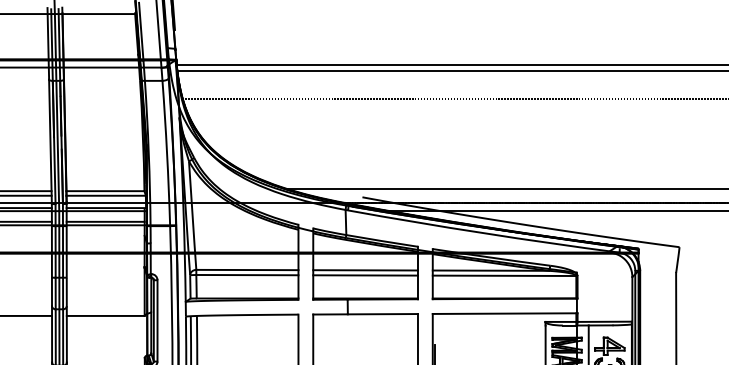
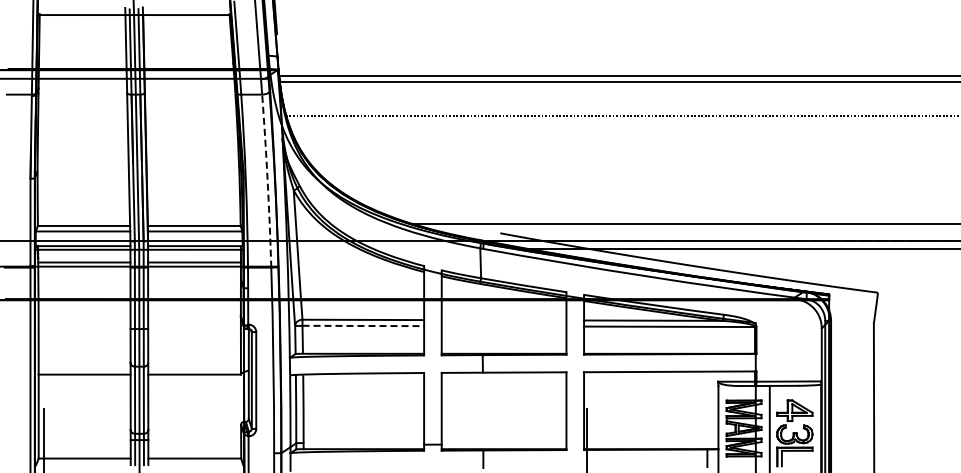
arc: (166, 153) -> (267, 181), solid -> dashed
line: (365, 270) -> (503, 320), removed
line: (247, 274) -> (363, 325), solid -> dashed
line: (365, 275) -> (503, 326), removed

